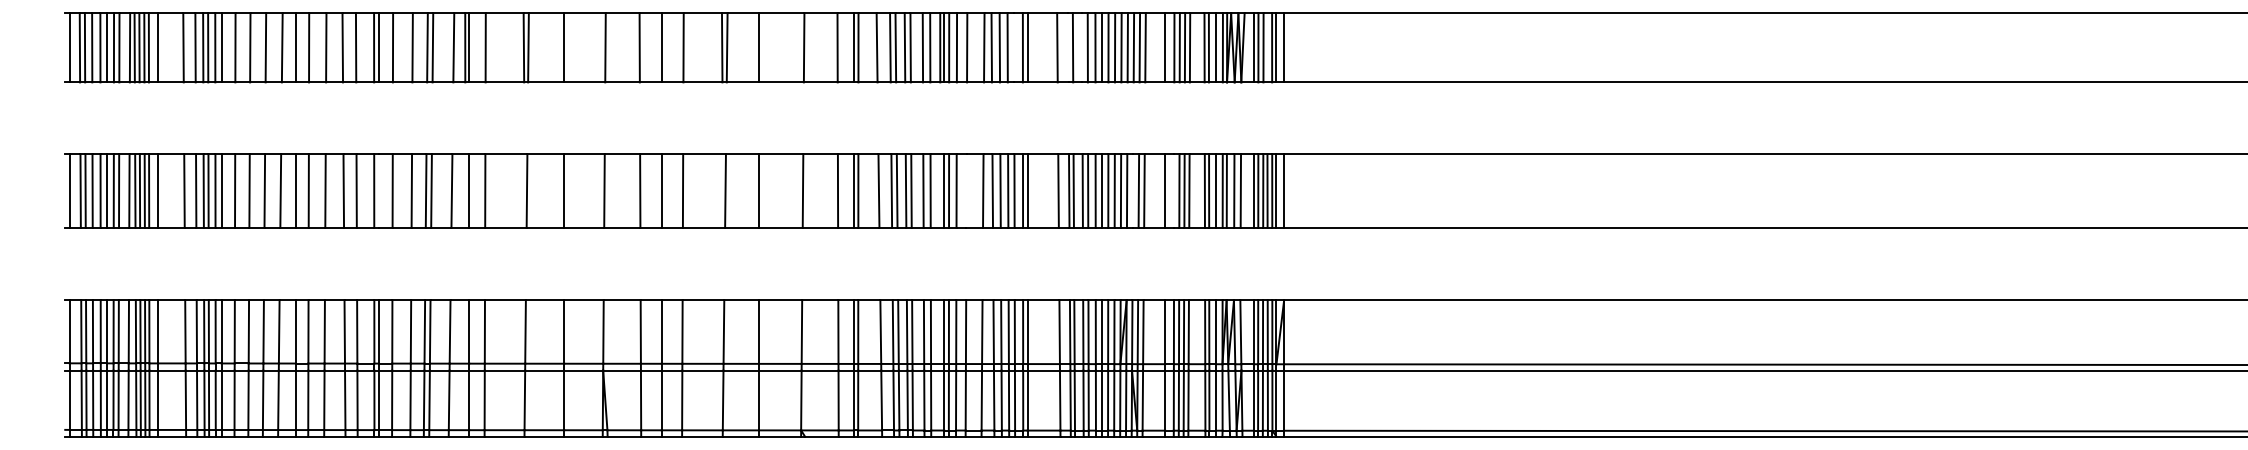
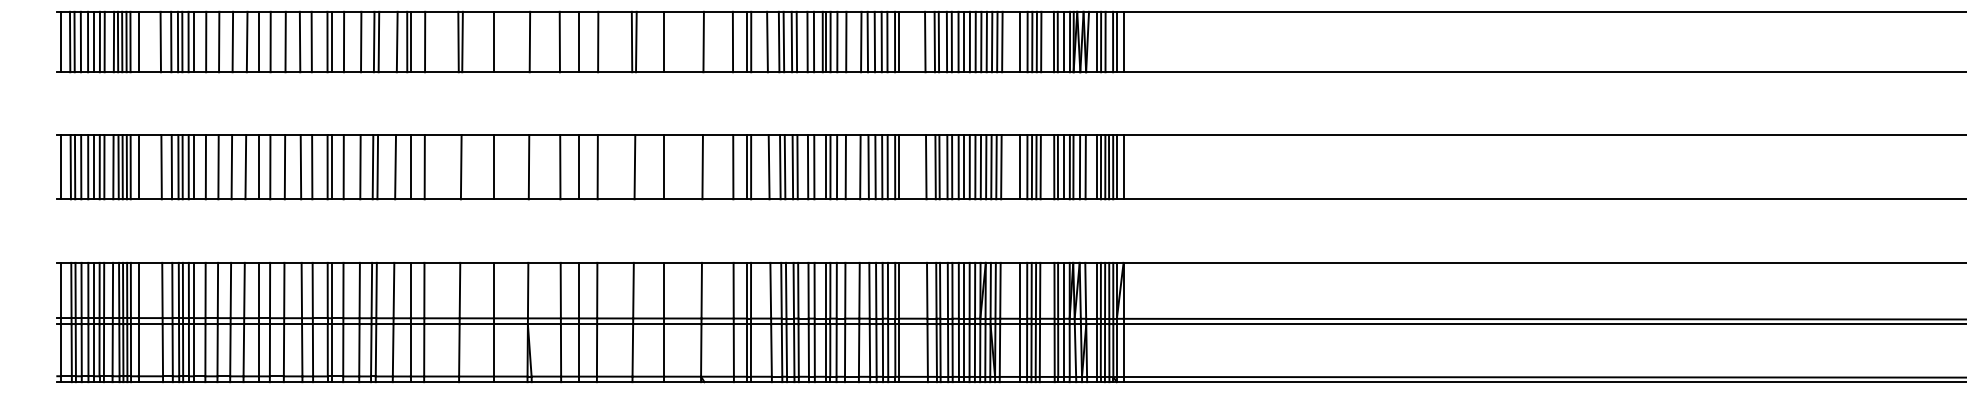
line: (1014, 47) -> (887, 41), added
line: (1068, 47) -> (934, 41), added
line: (1082, 47) -> (947, 41), added
line: (379, 190) -> (332, 166), added
line: (966, 190) -> (845, 166), added
line: (1132, 190) -> (990, 166), added
line: (1174, 190) -> (1027, 166), added

